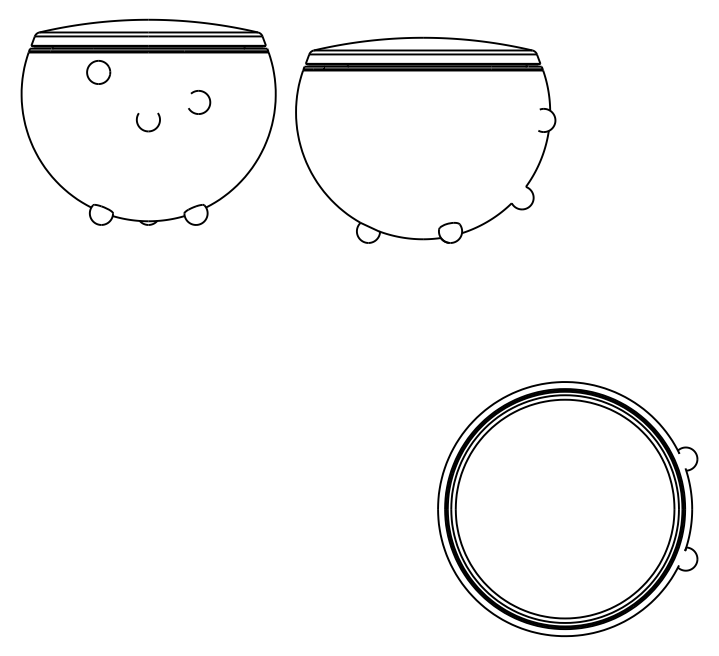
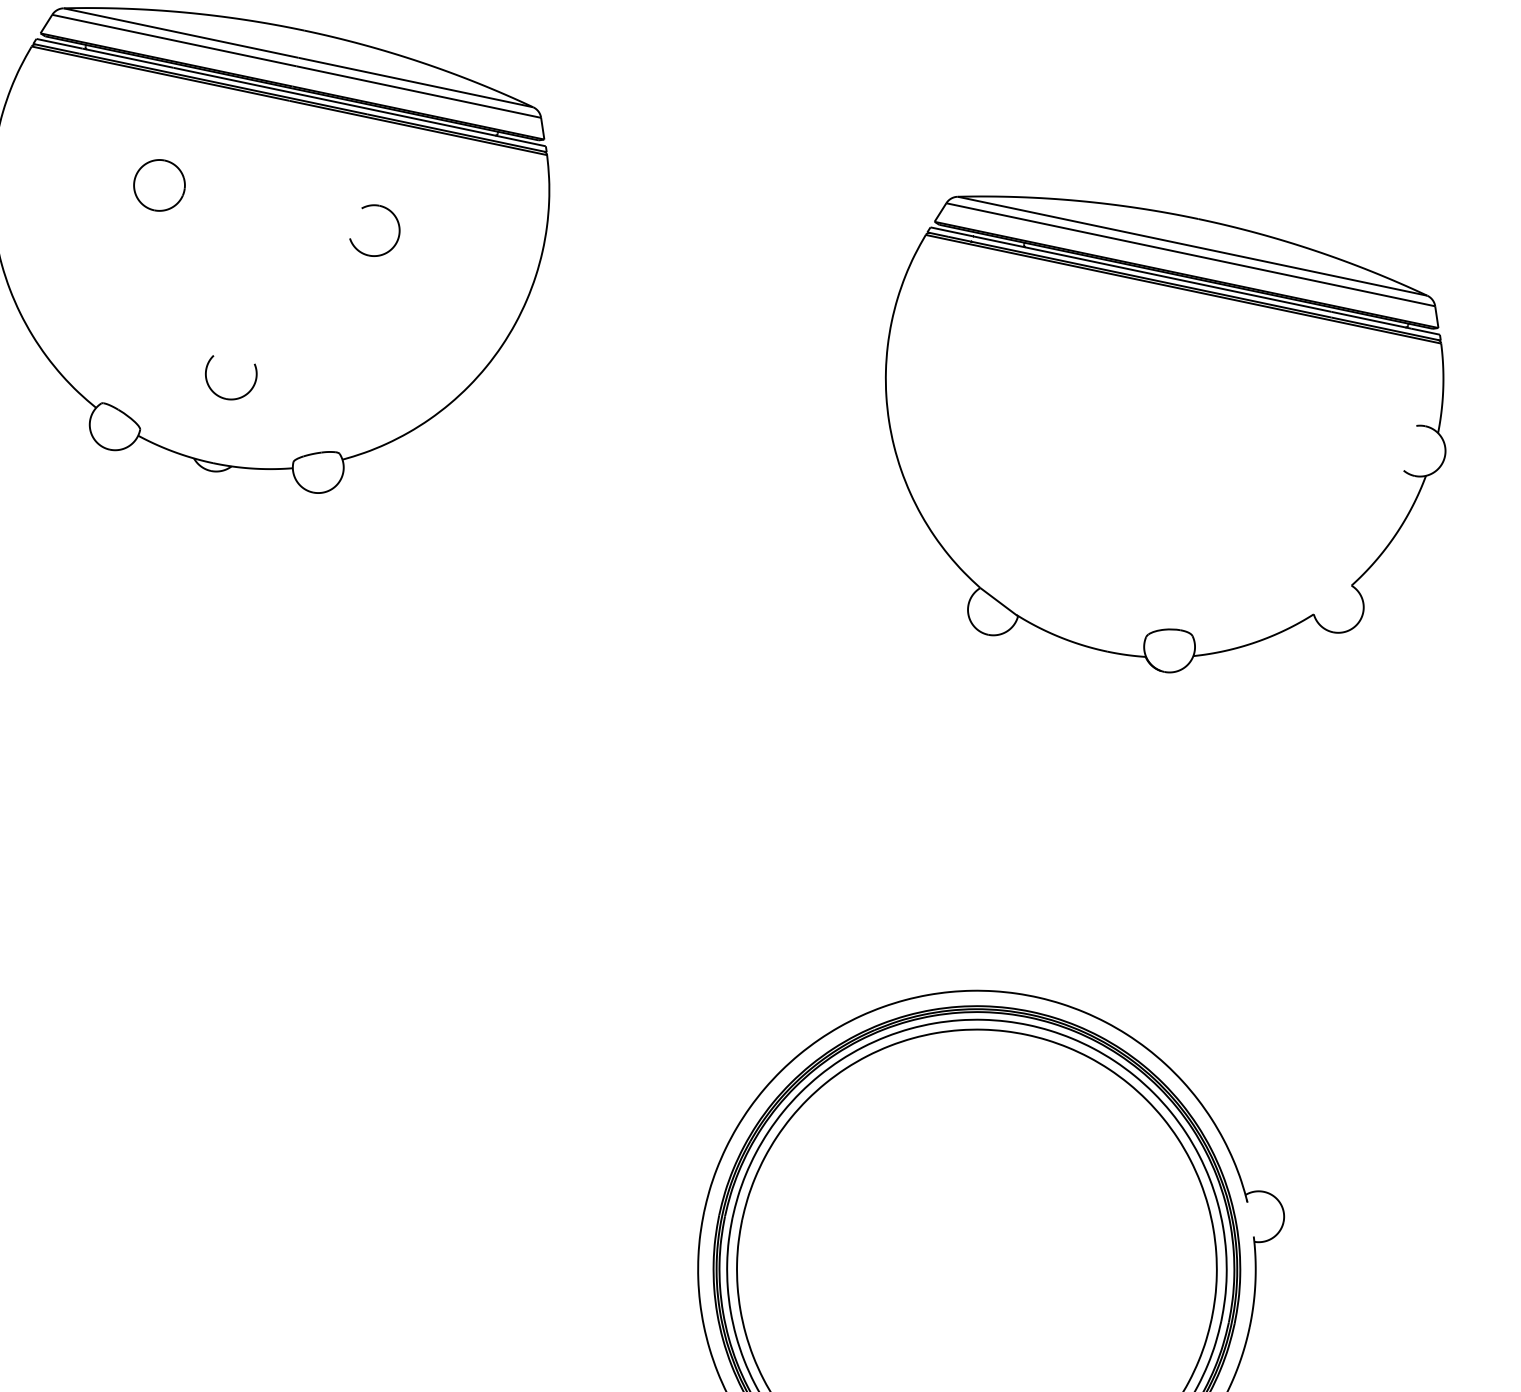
part: (98, 72) -> (159, 185), moved
part: (144, 129) -> (218, 393), moved
part: (425, 139) -> (1157, 438), moved

